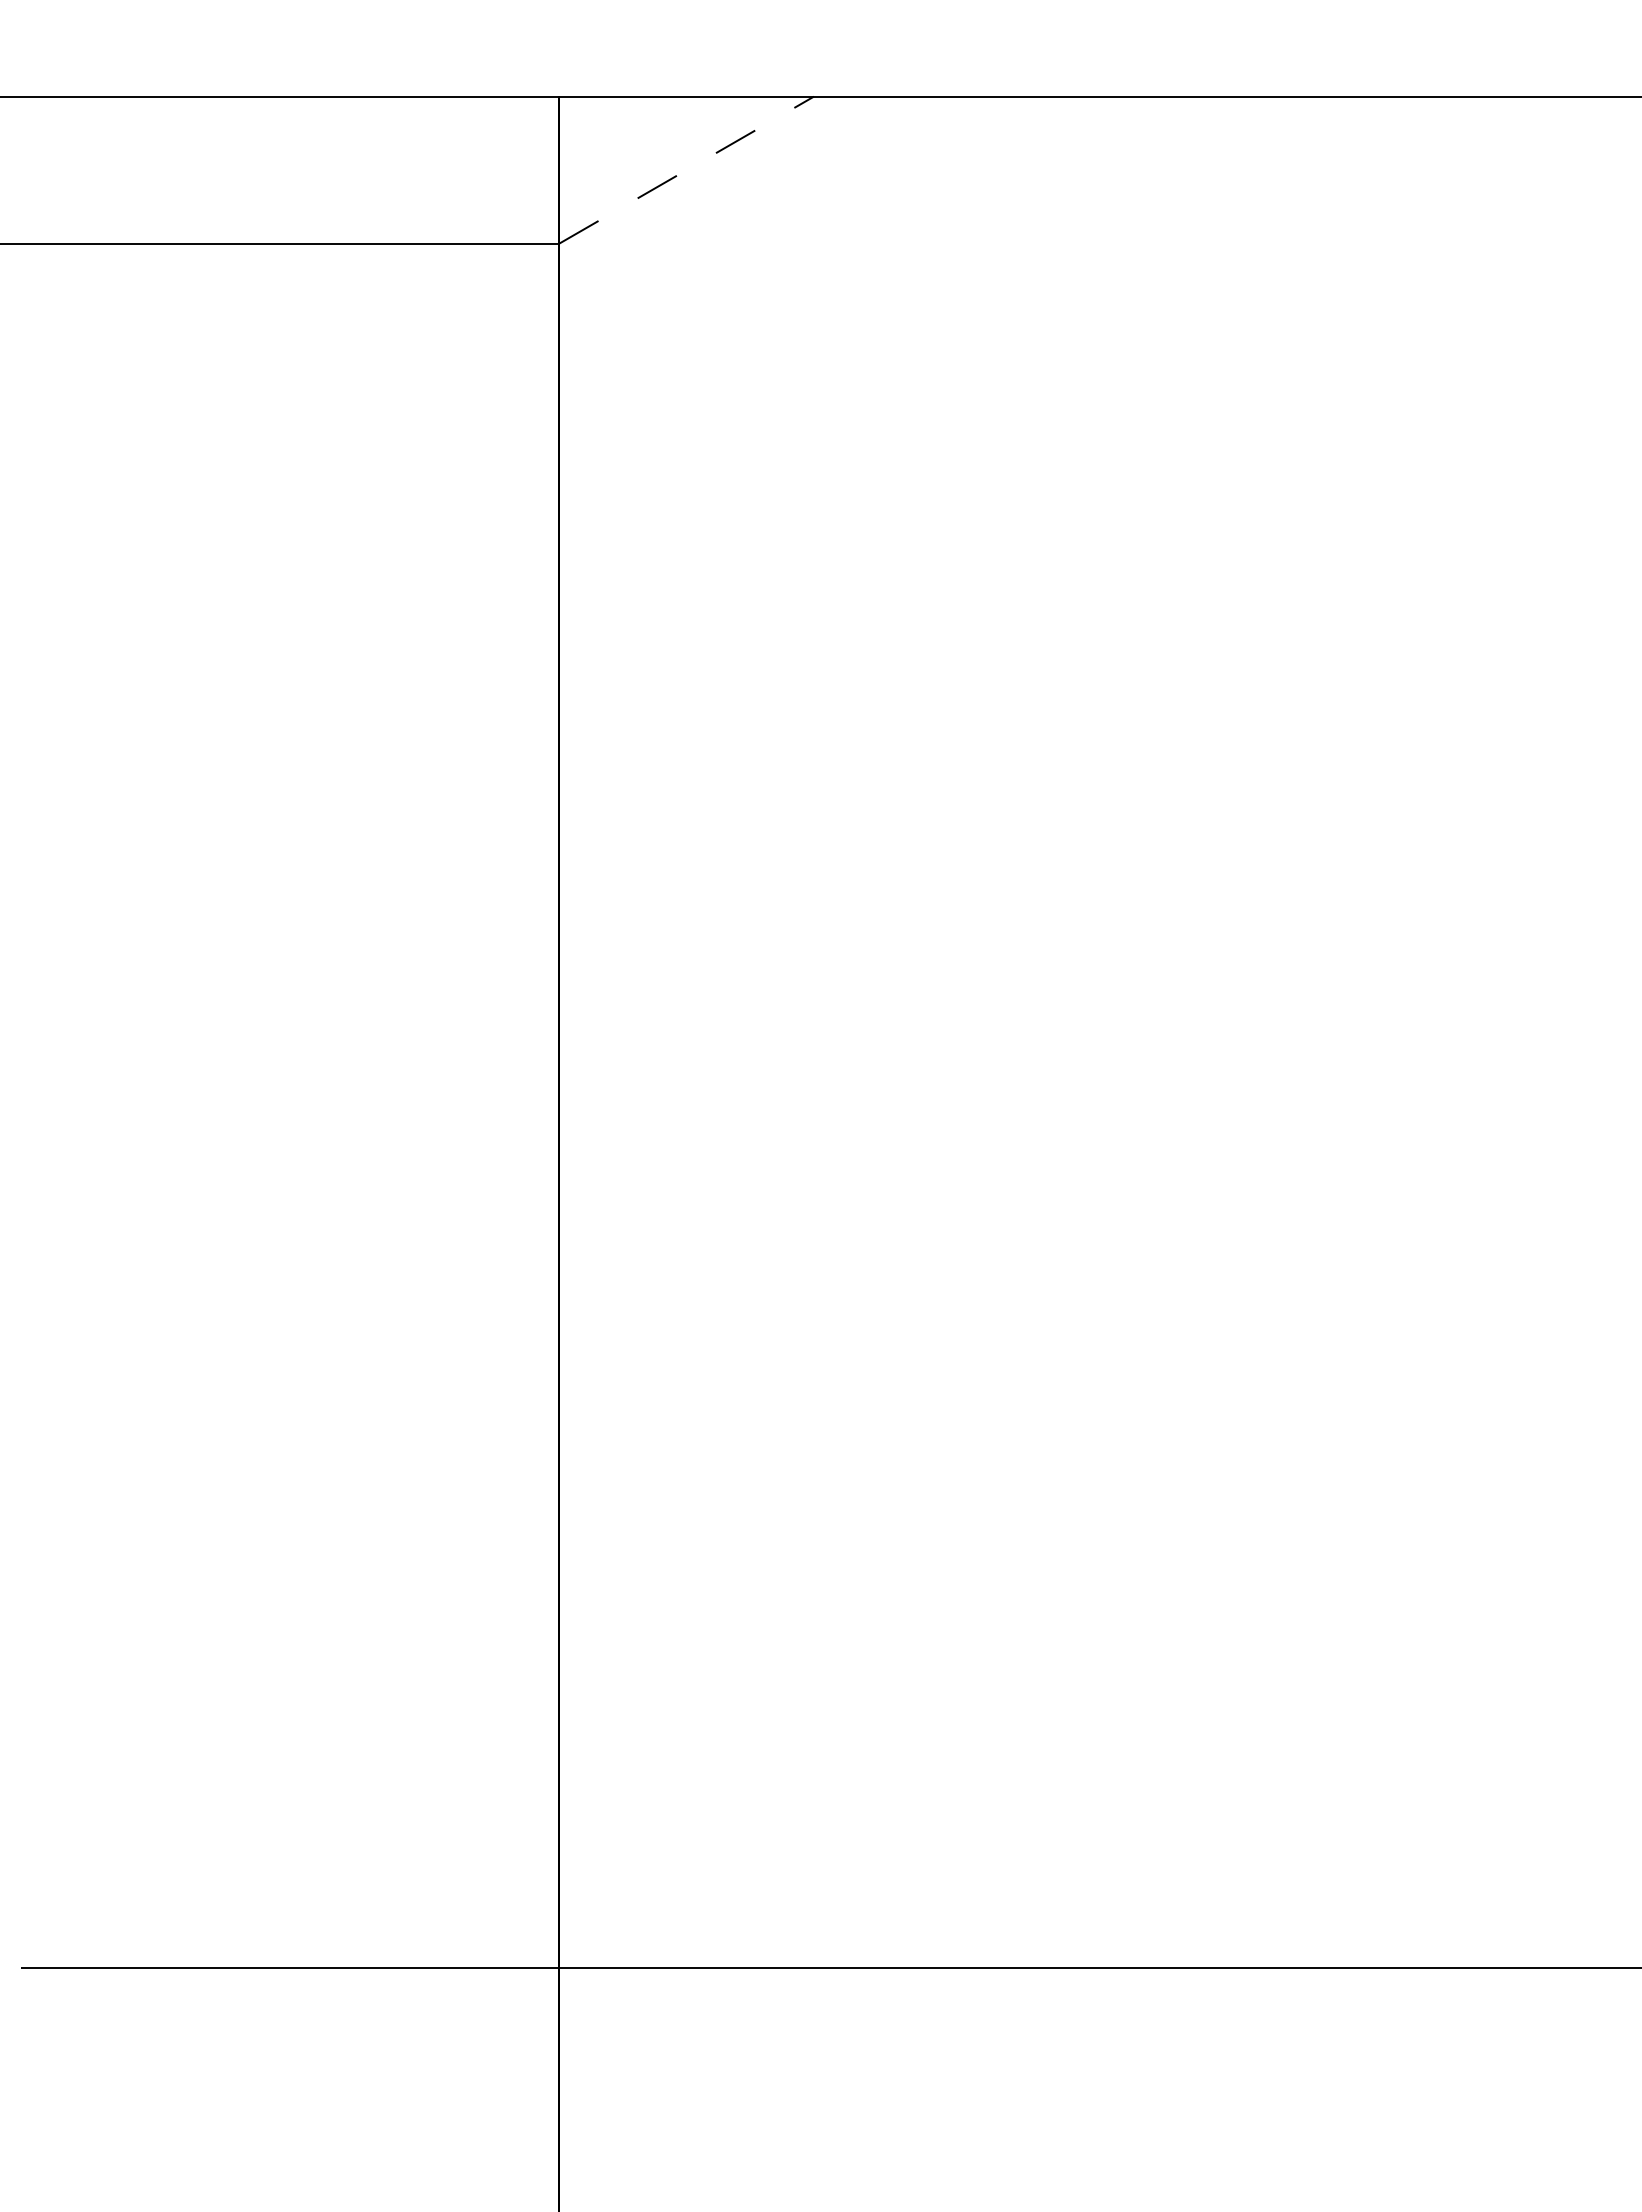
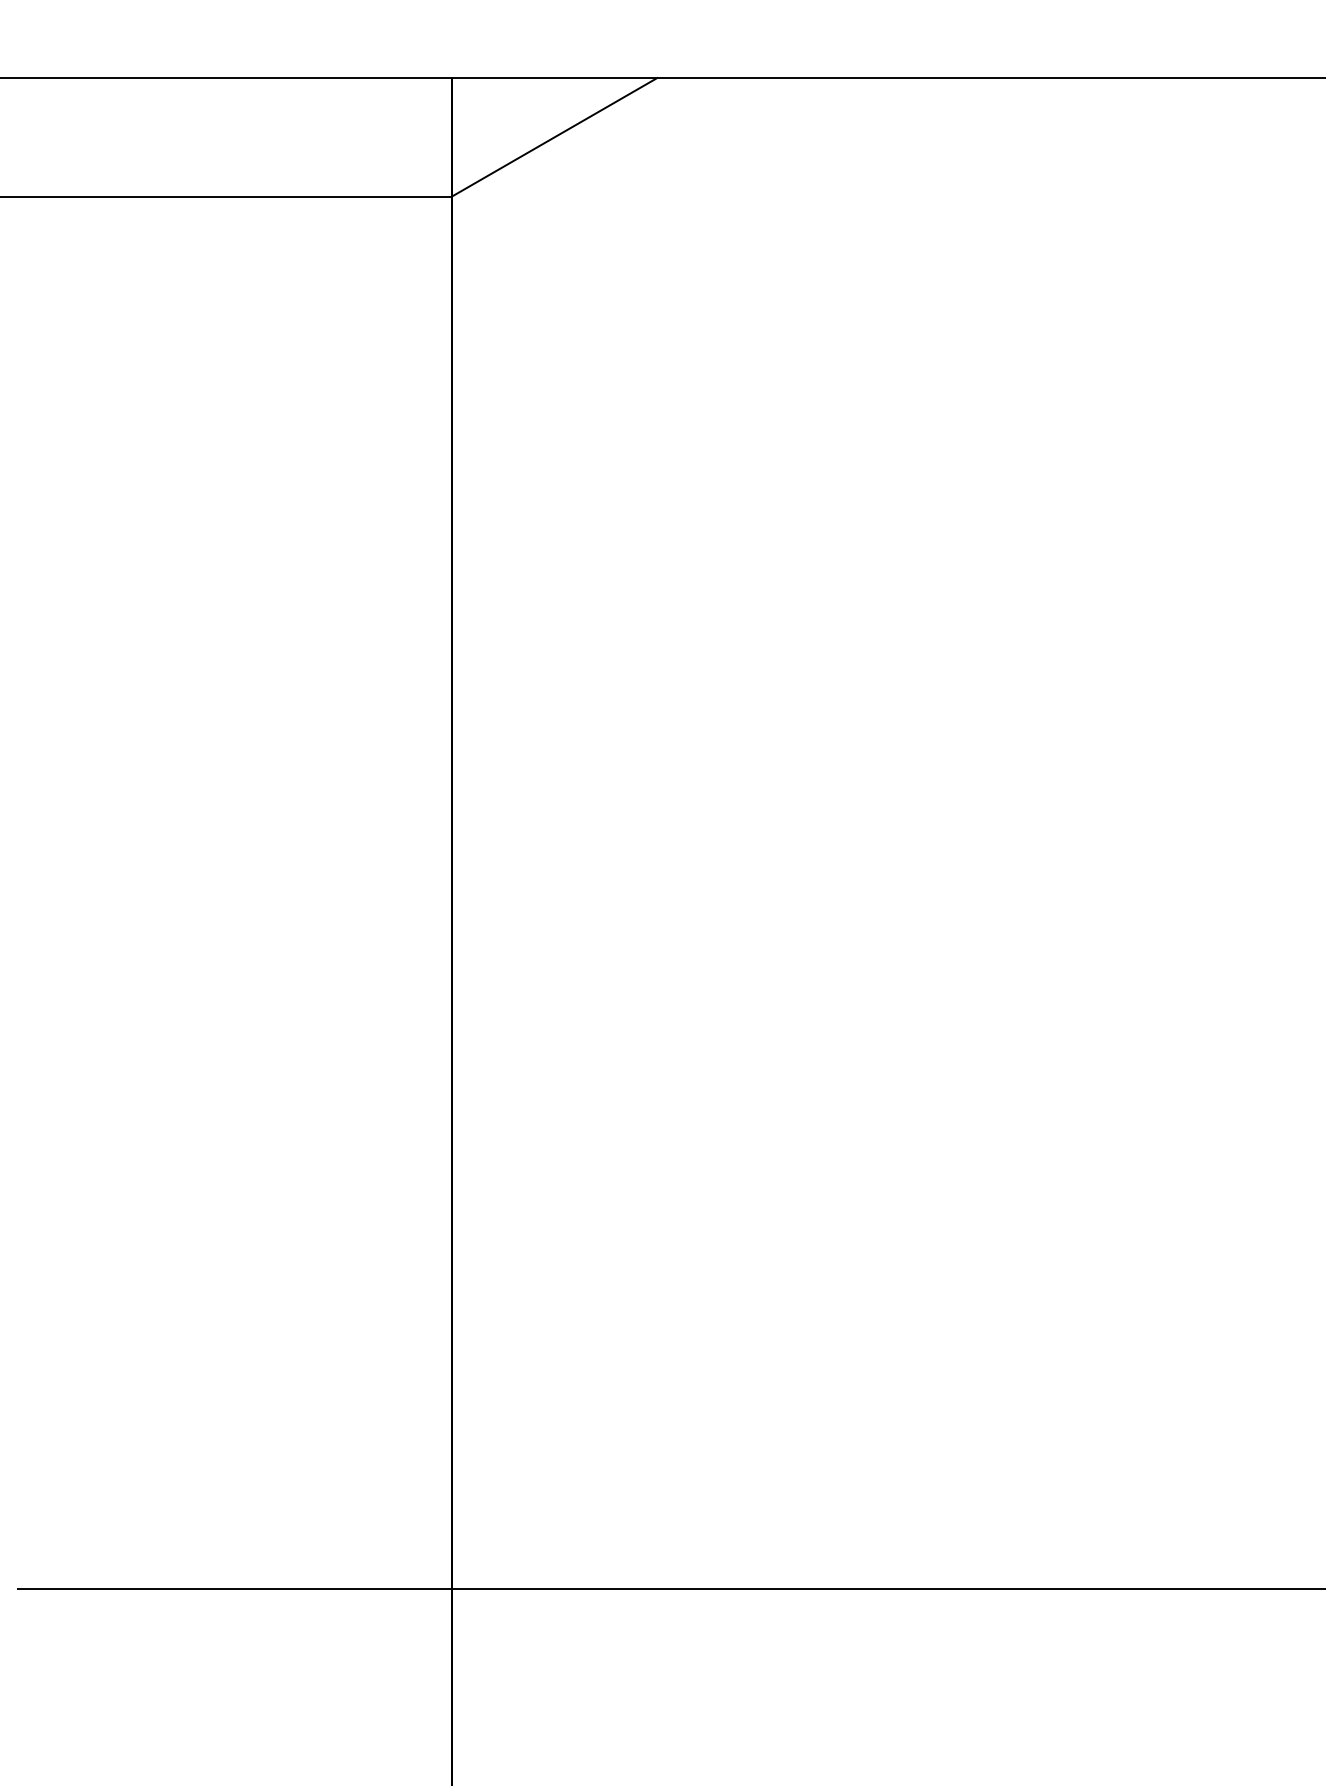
line: (686, 170) -> (554, 137), dashed -> solid

